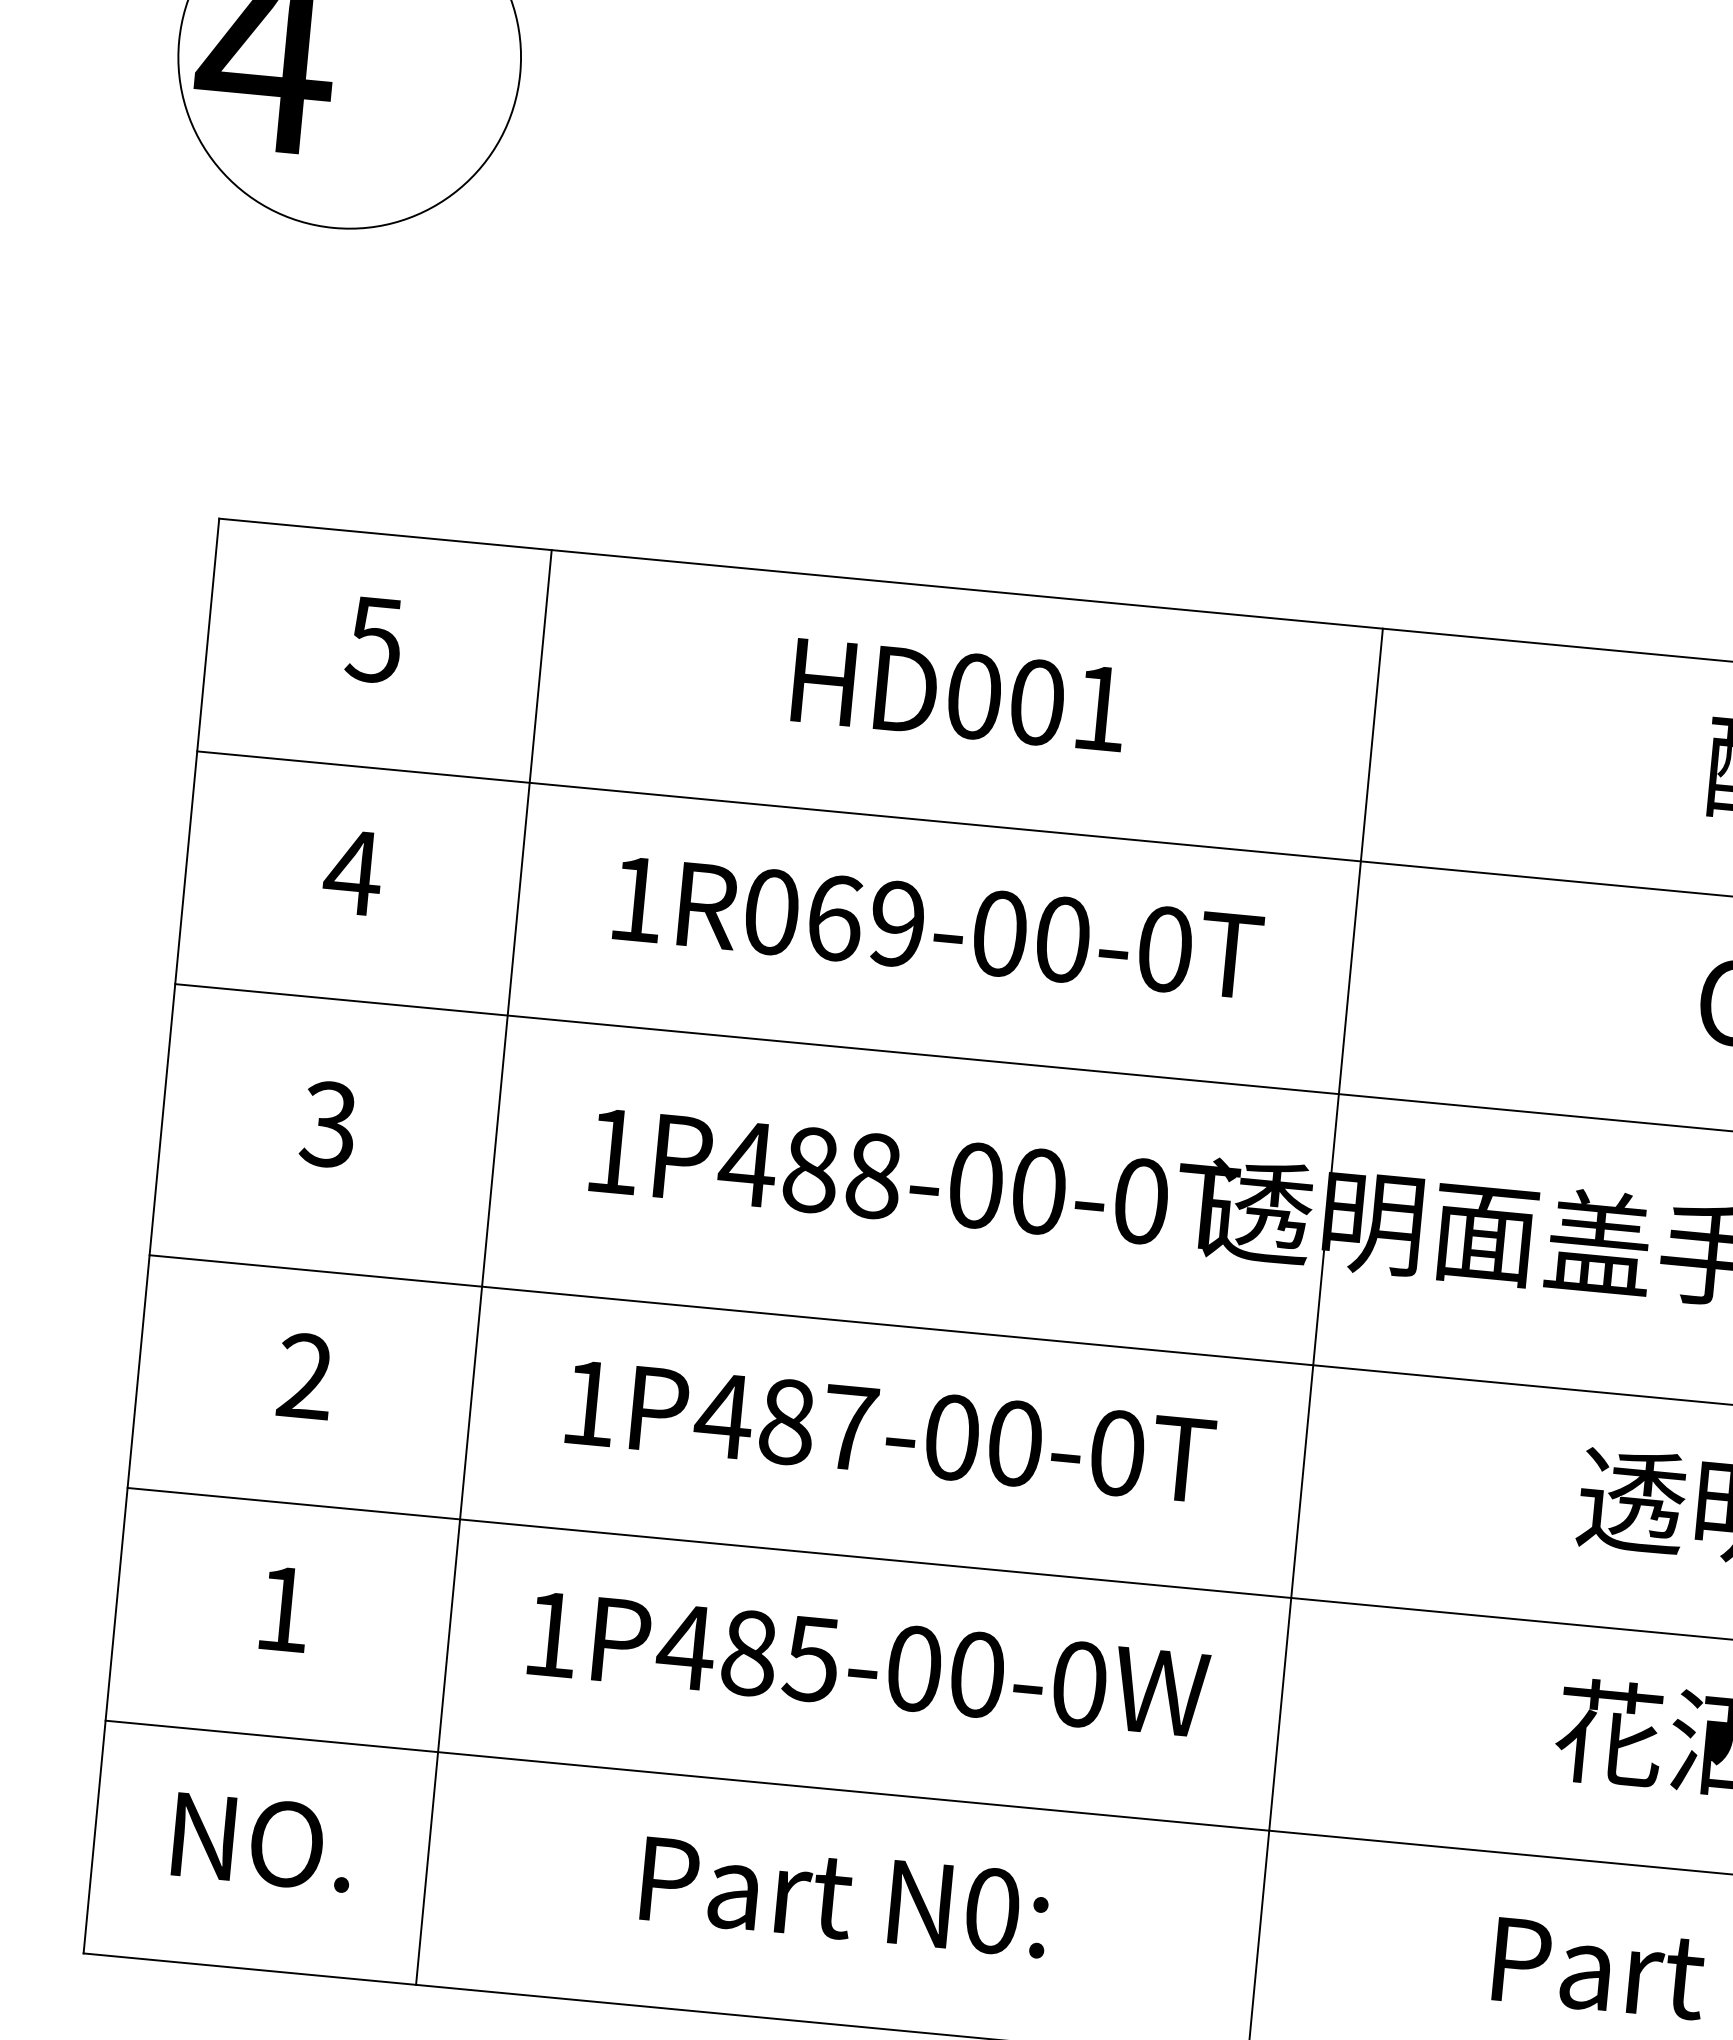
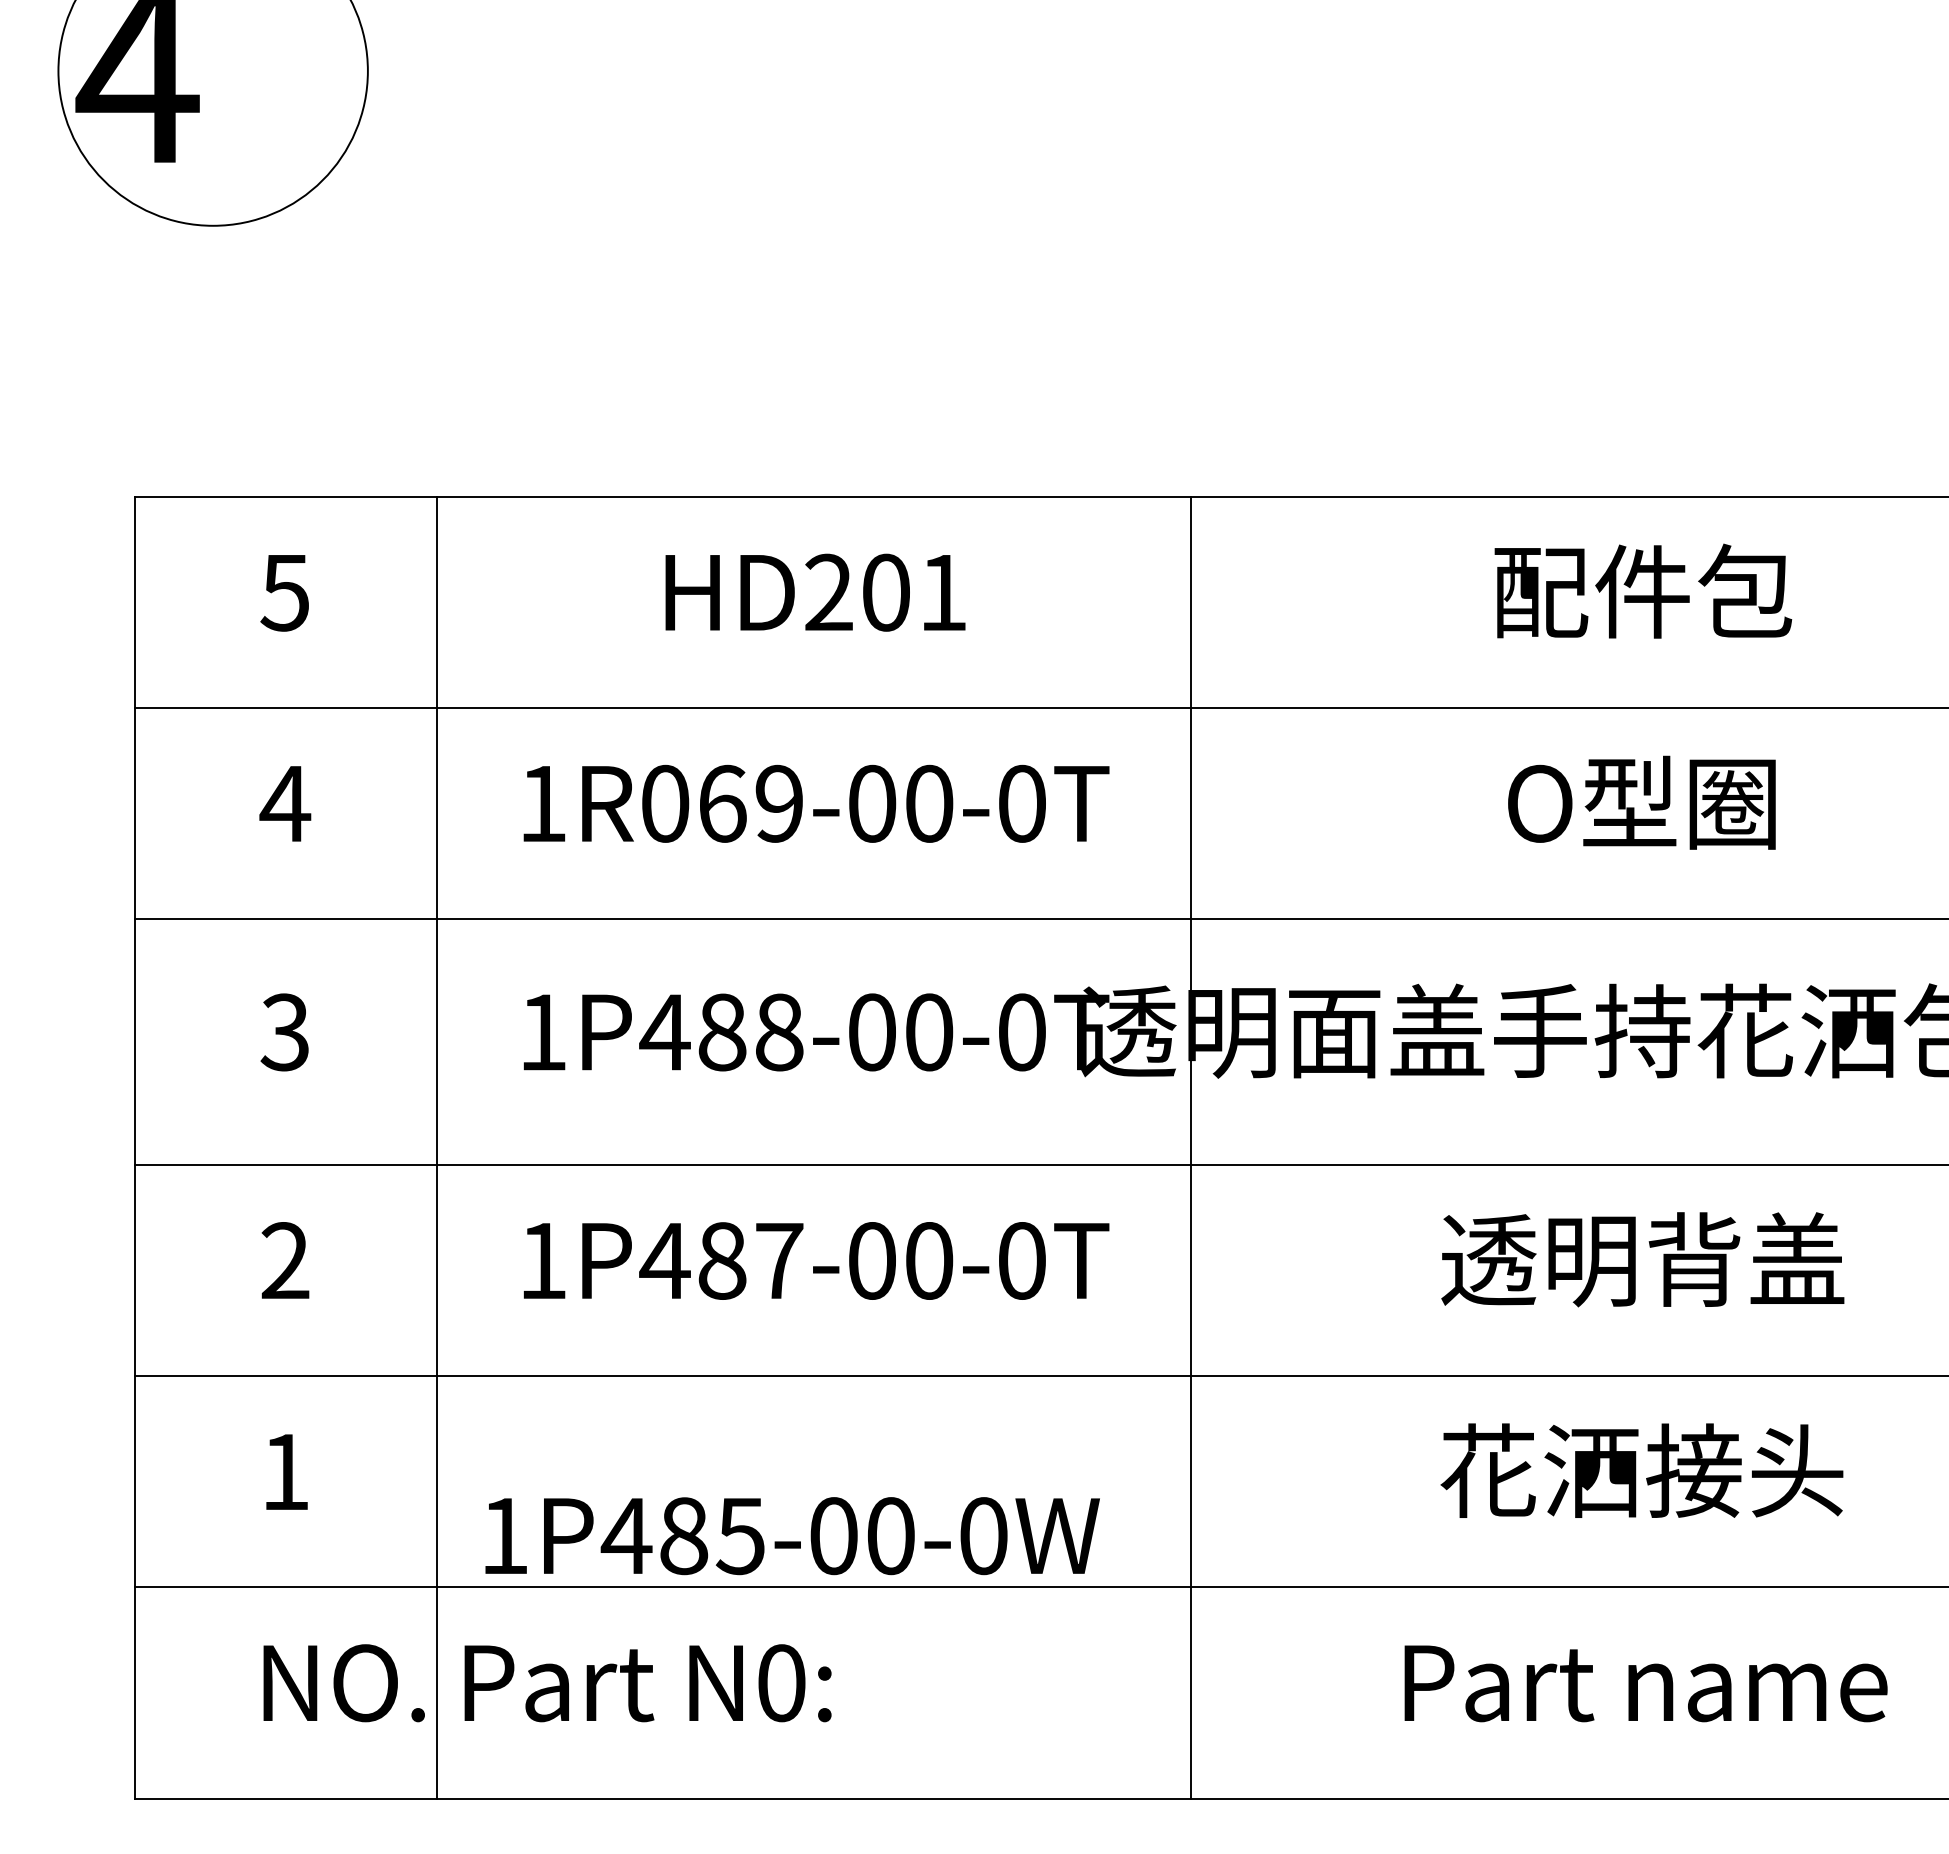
text: (973, 696) -> (828, 592), HD001 -> HD201
text: (868, 1664) -> (792, 1536), moved
text: (262, 1842) -> (343, 1683), moved
text: (844, 1897) -> (647, 1683), moved

